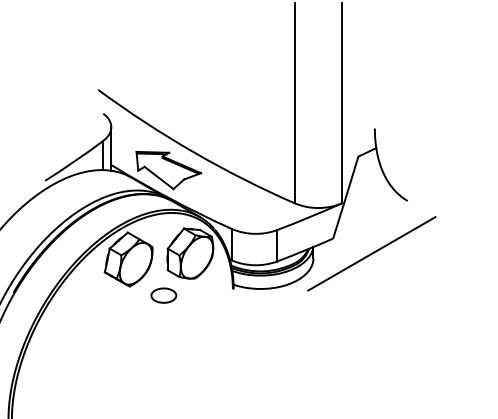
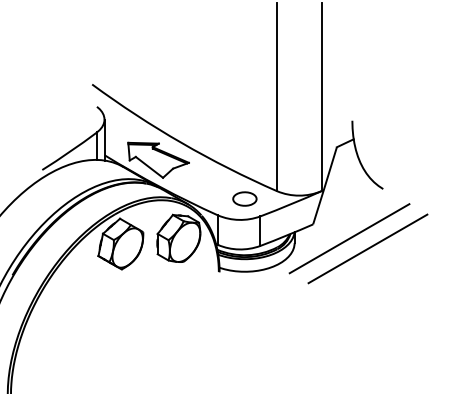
line: (390, 264) -> (367, 248), added
part: (163, 295) -> (244, 198), moved

